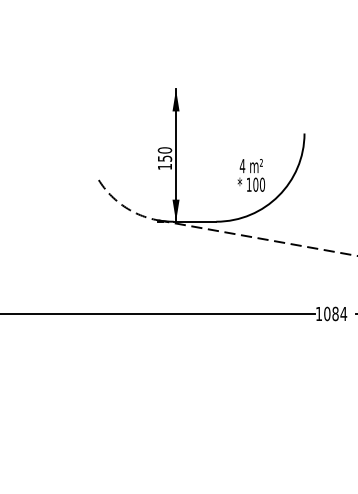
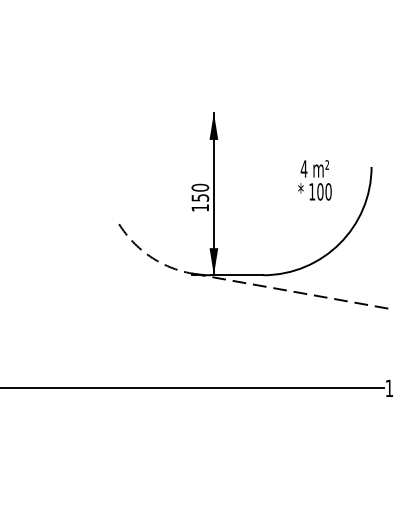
text: (251, 175) -> (315, 180), moved

